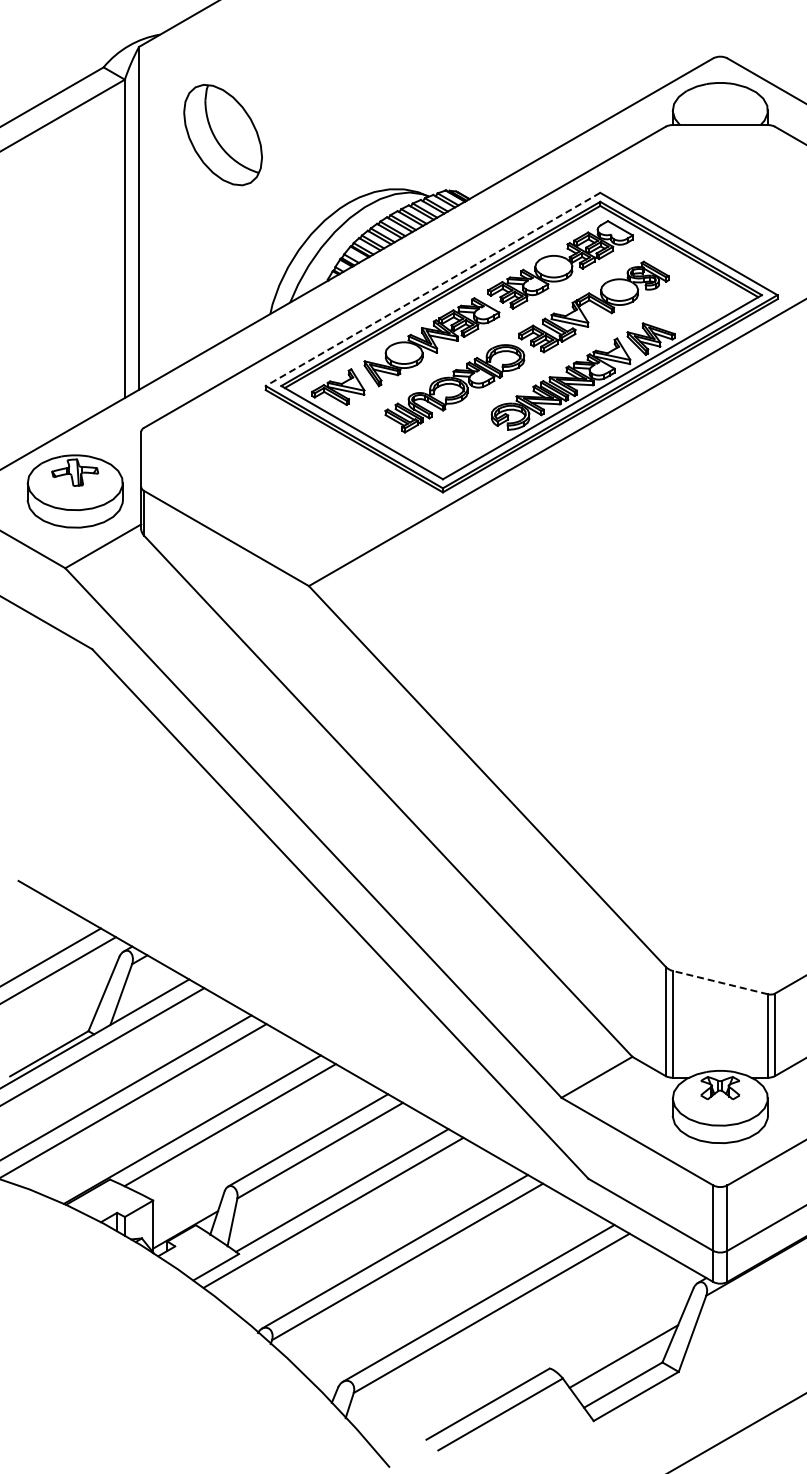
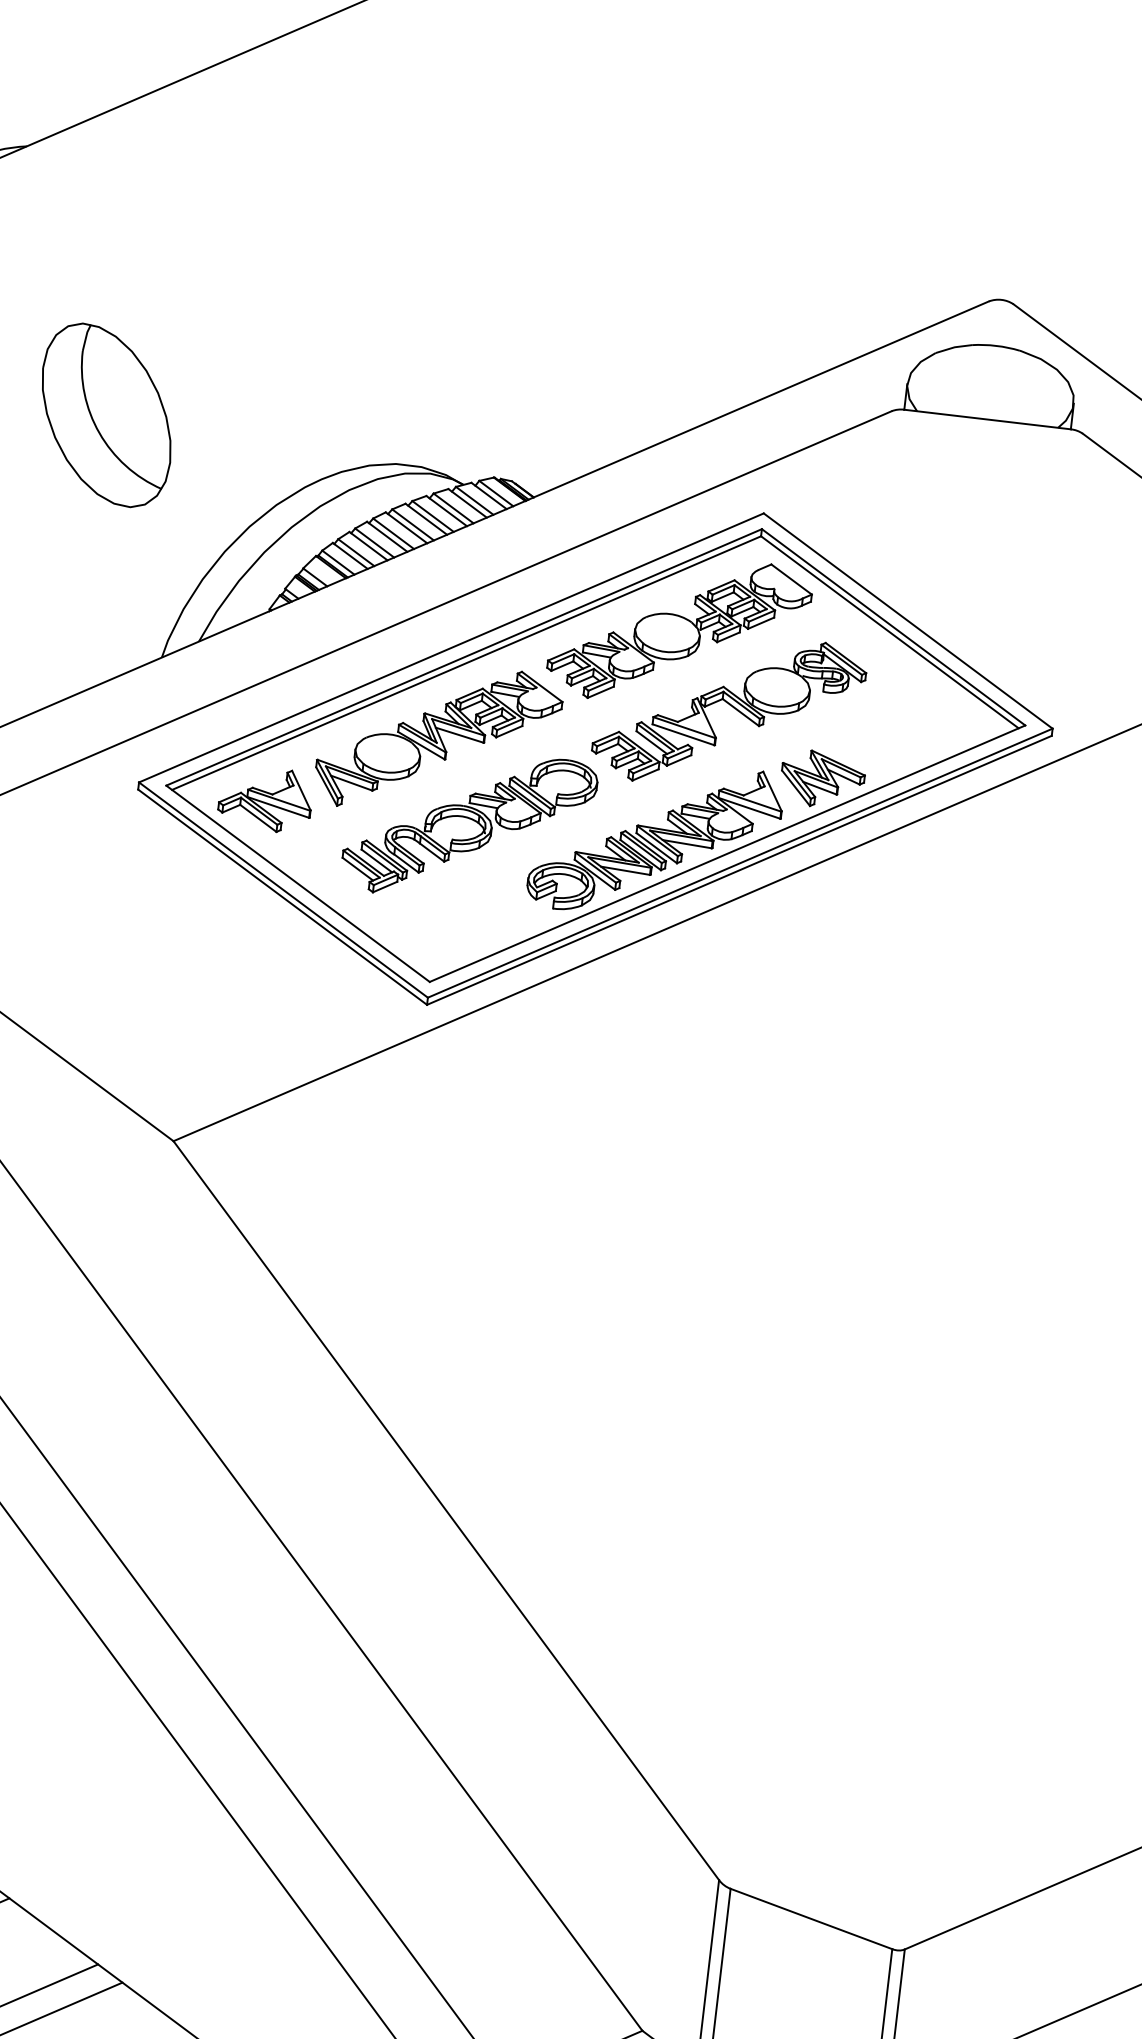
part: (222, 135) -> (105, 415), moved
line: (432, 289) -> (450, 647), dashed -> solid
line: (720, 982) -> (811, 1918), dashed -> solid

